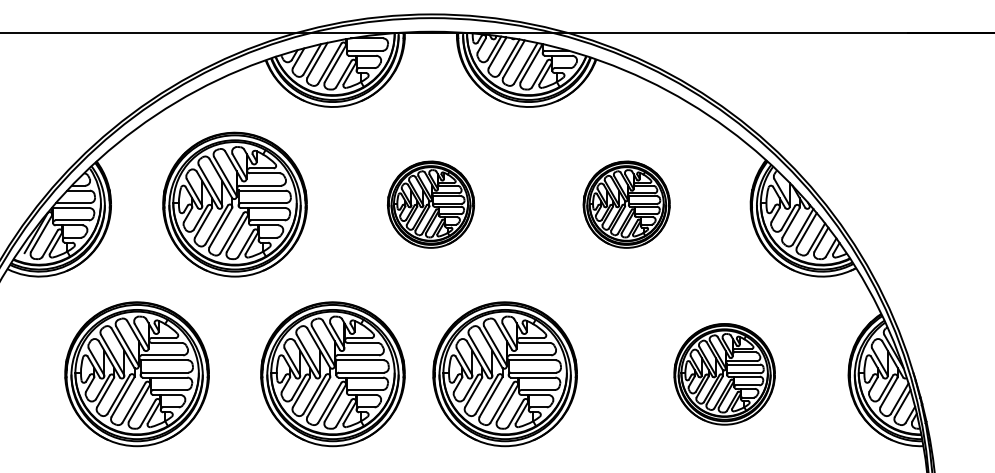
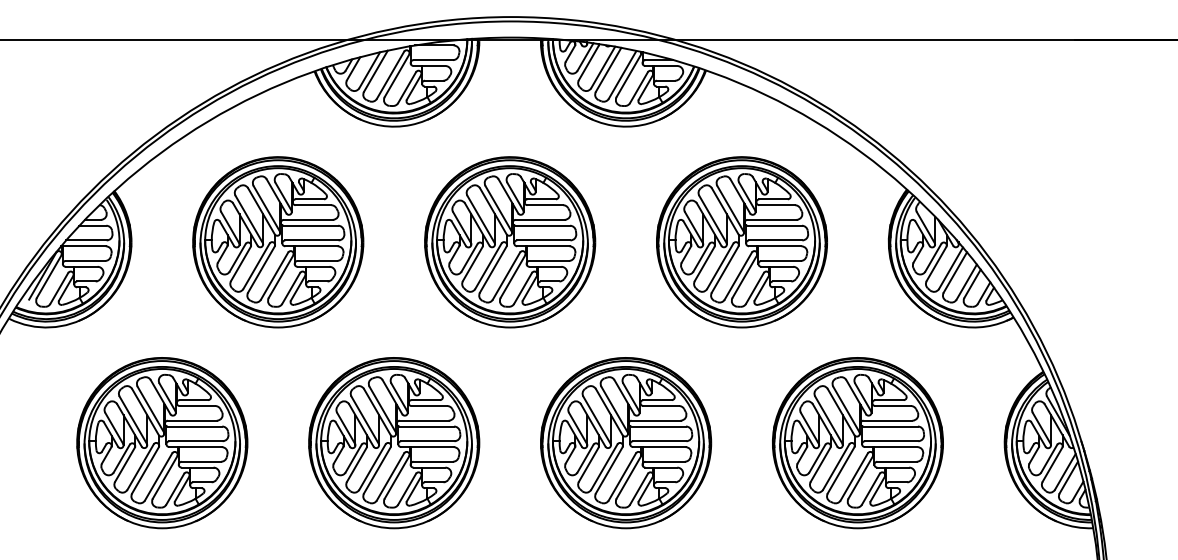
part: (431, 204) -> (510, 242), size x1.67
part: (626, 204) -> (741, 242), size x1.67
part: (505, 374) -> (626, 443), moved
part: (724, 374) -> (857, 443), size x1.43

